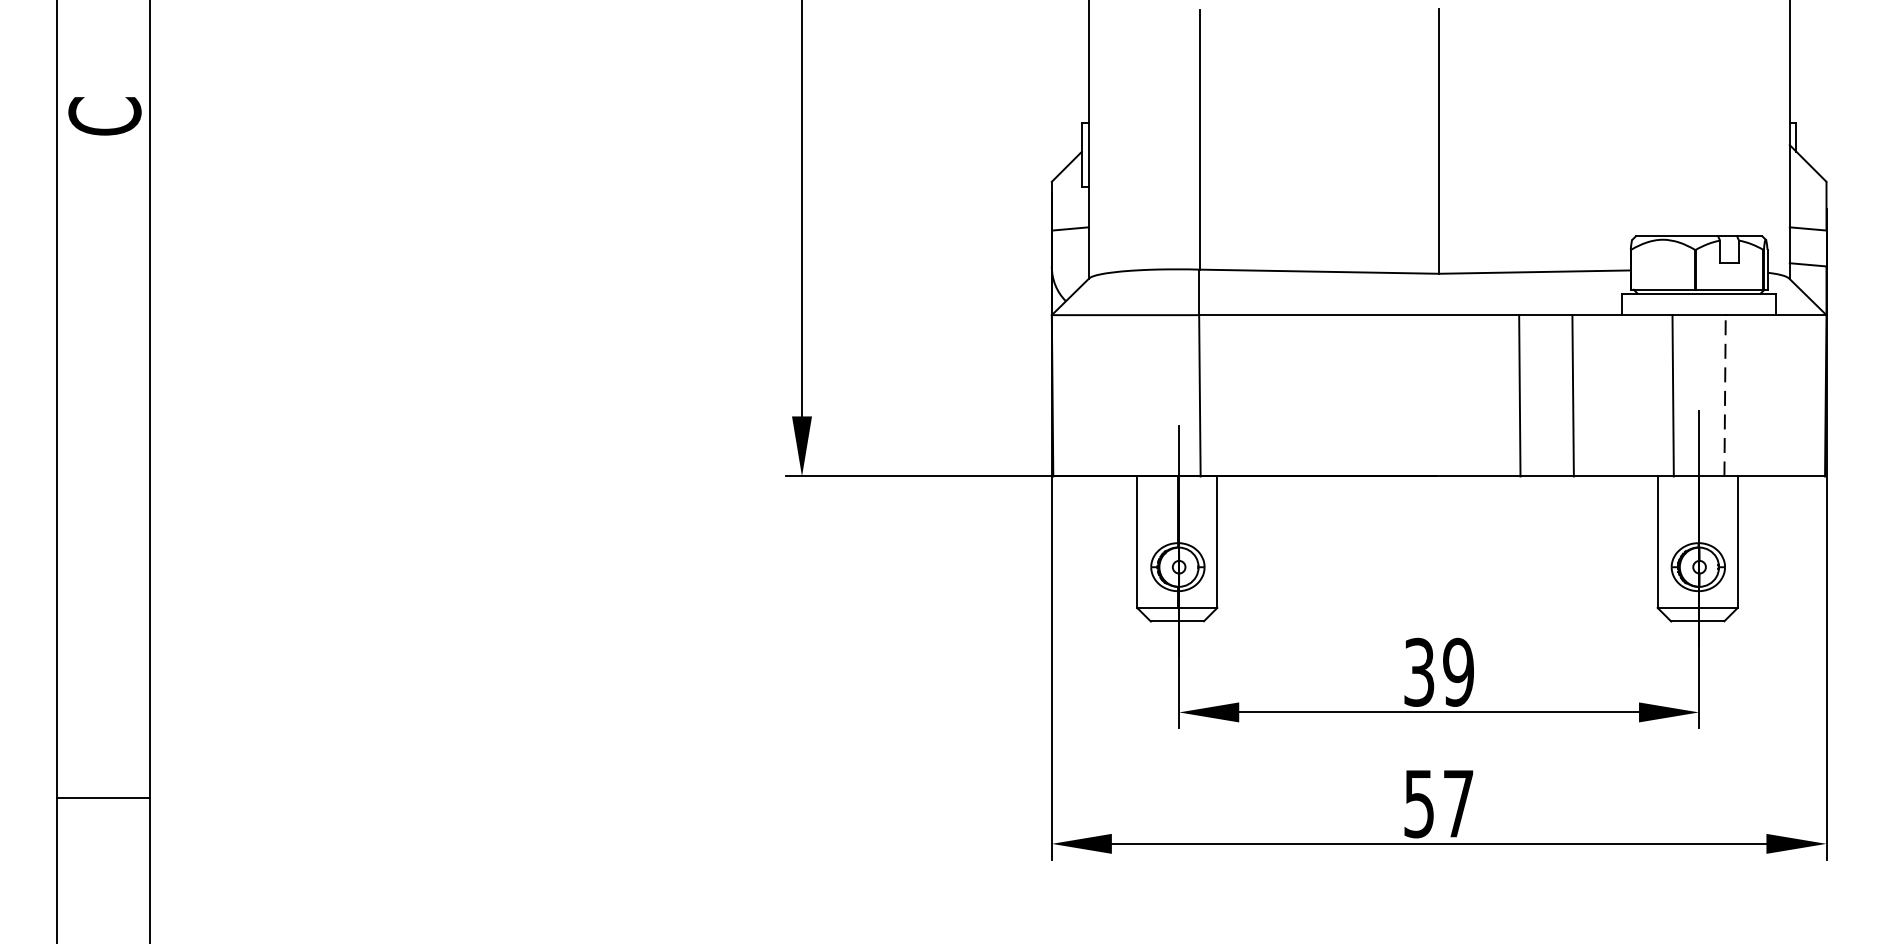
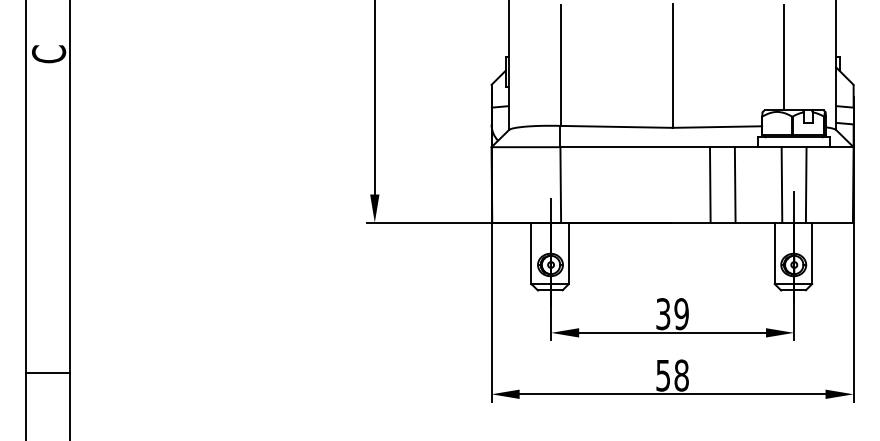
line: (1678, 123) -> (784, 57), added
line: (1725, 394) -> (806, 184), dashed -> solid
text: (1458, 803) -> (681, 375), 57 -> 58

